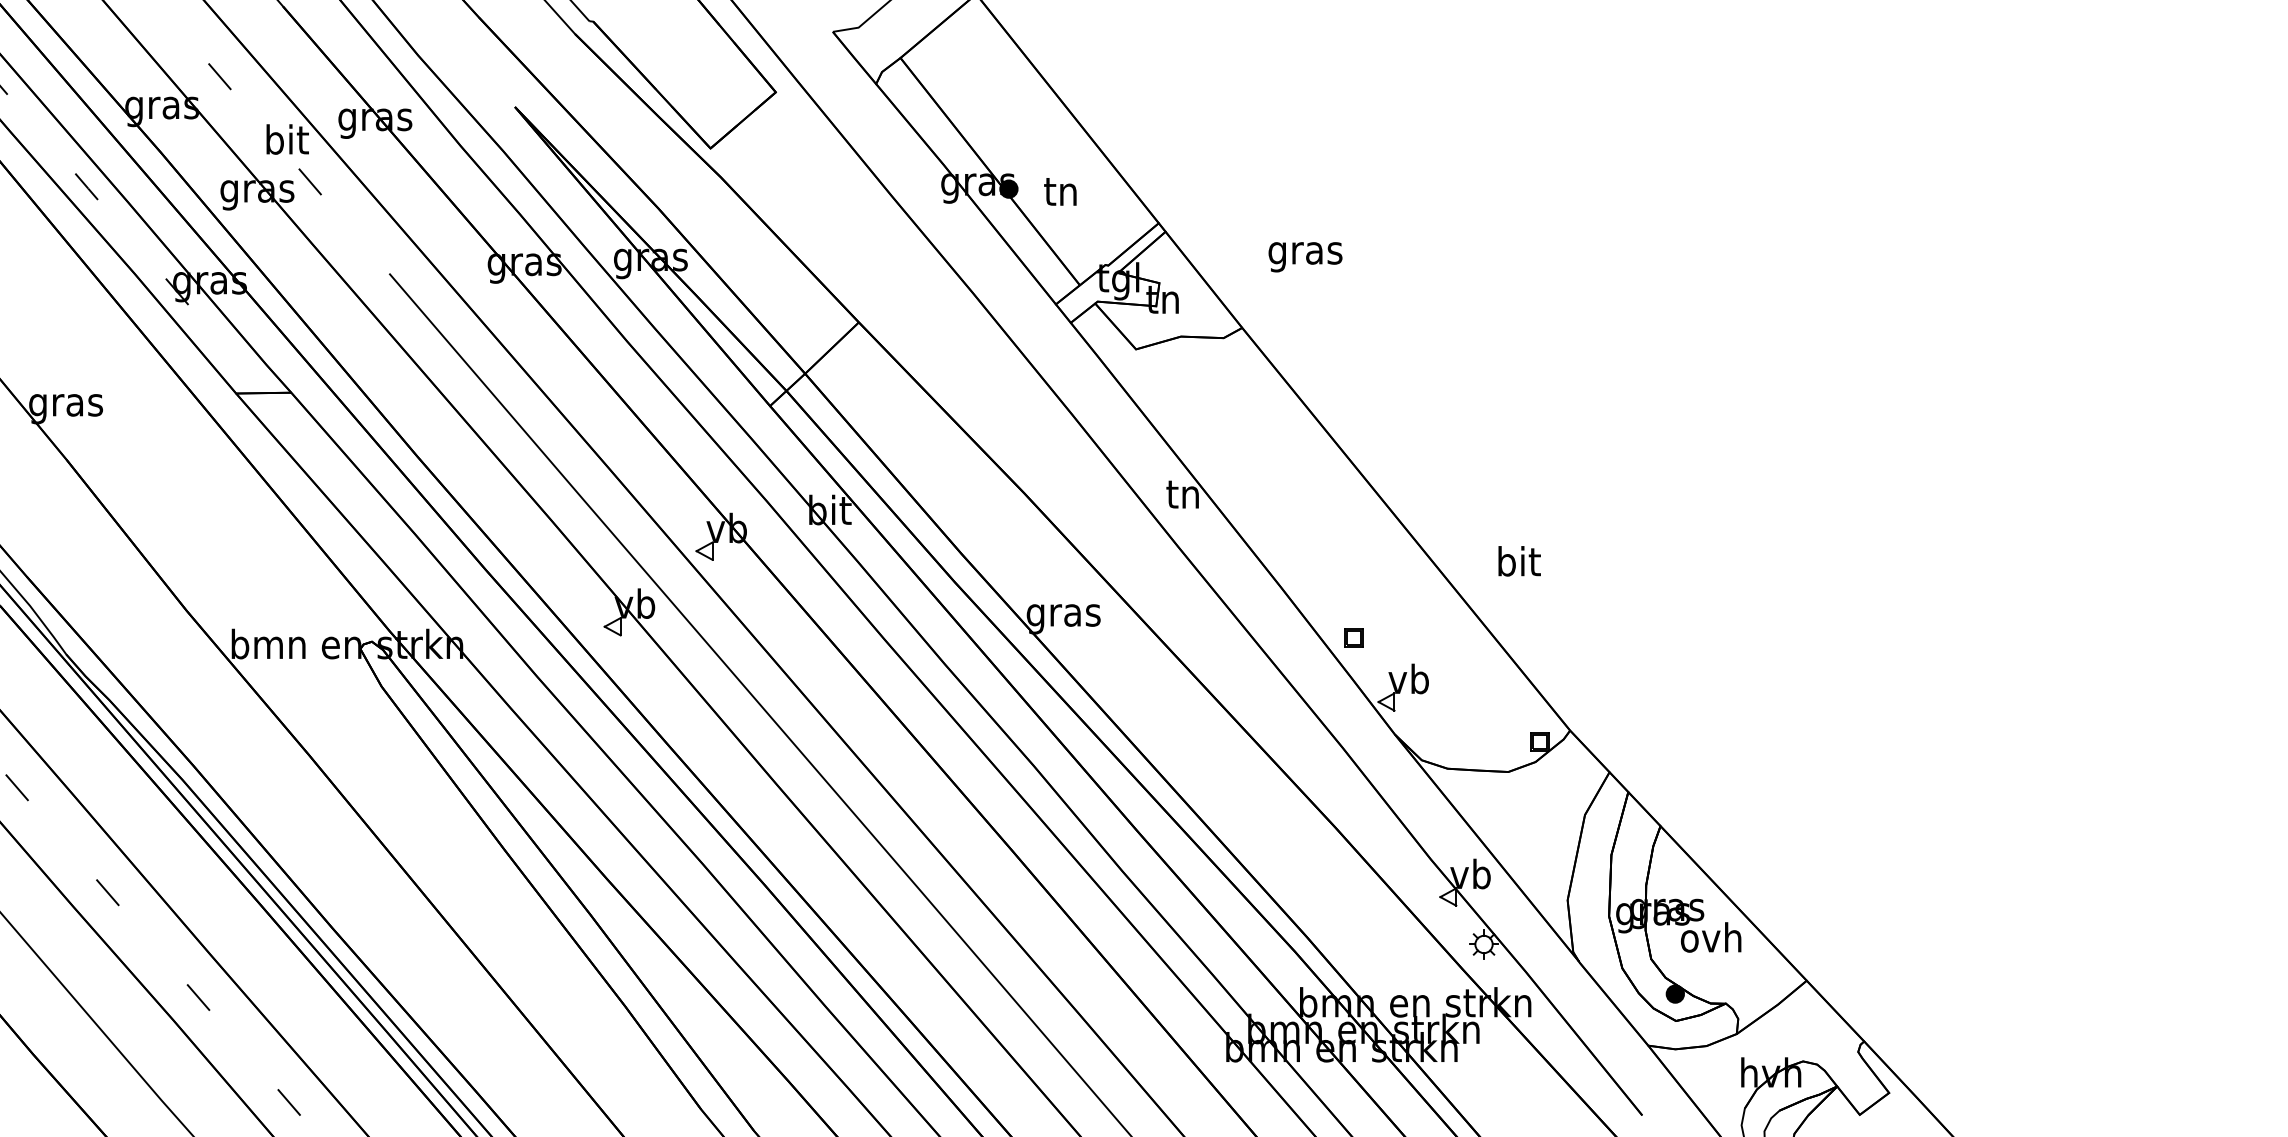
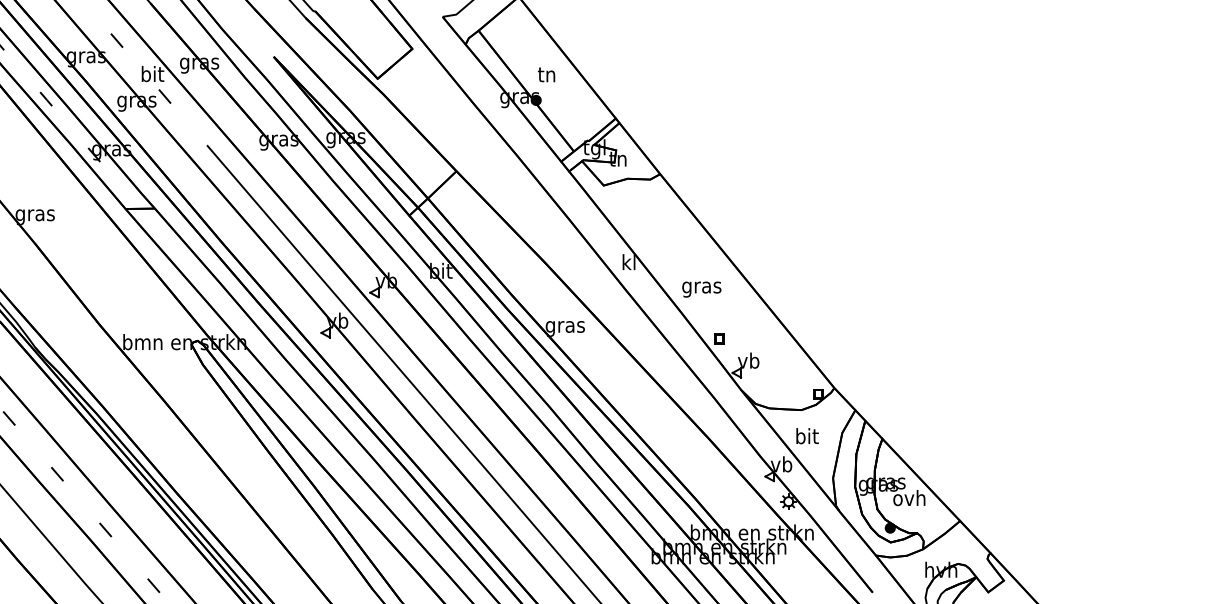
text: (1060, 191) -> (546, 74), moved
text: (1304, 257) -> (701, 289), moved
text: (1182, 494) -> (628, 262), tn -> kl
text: (1519, 561) -> (807, 436), moved

